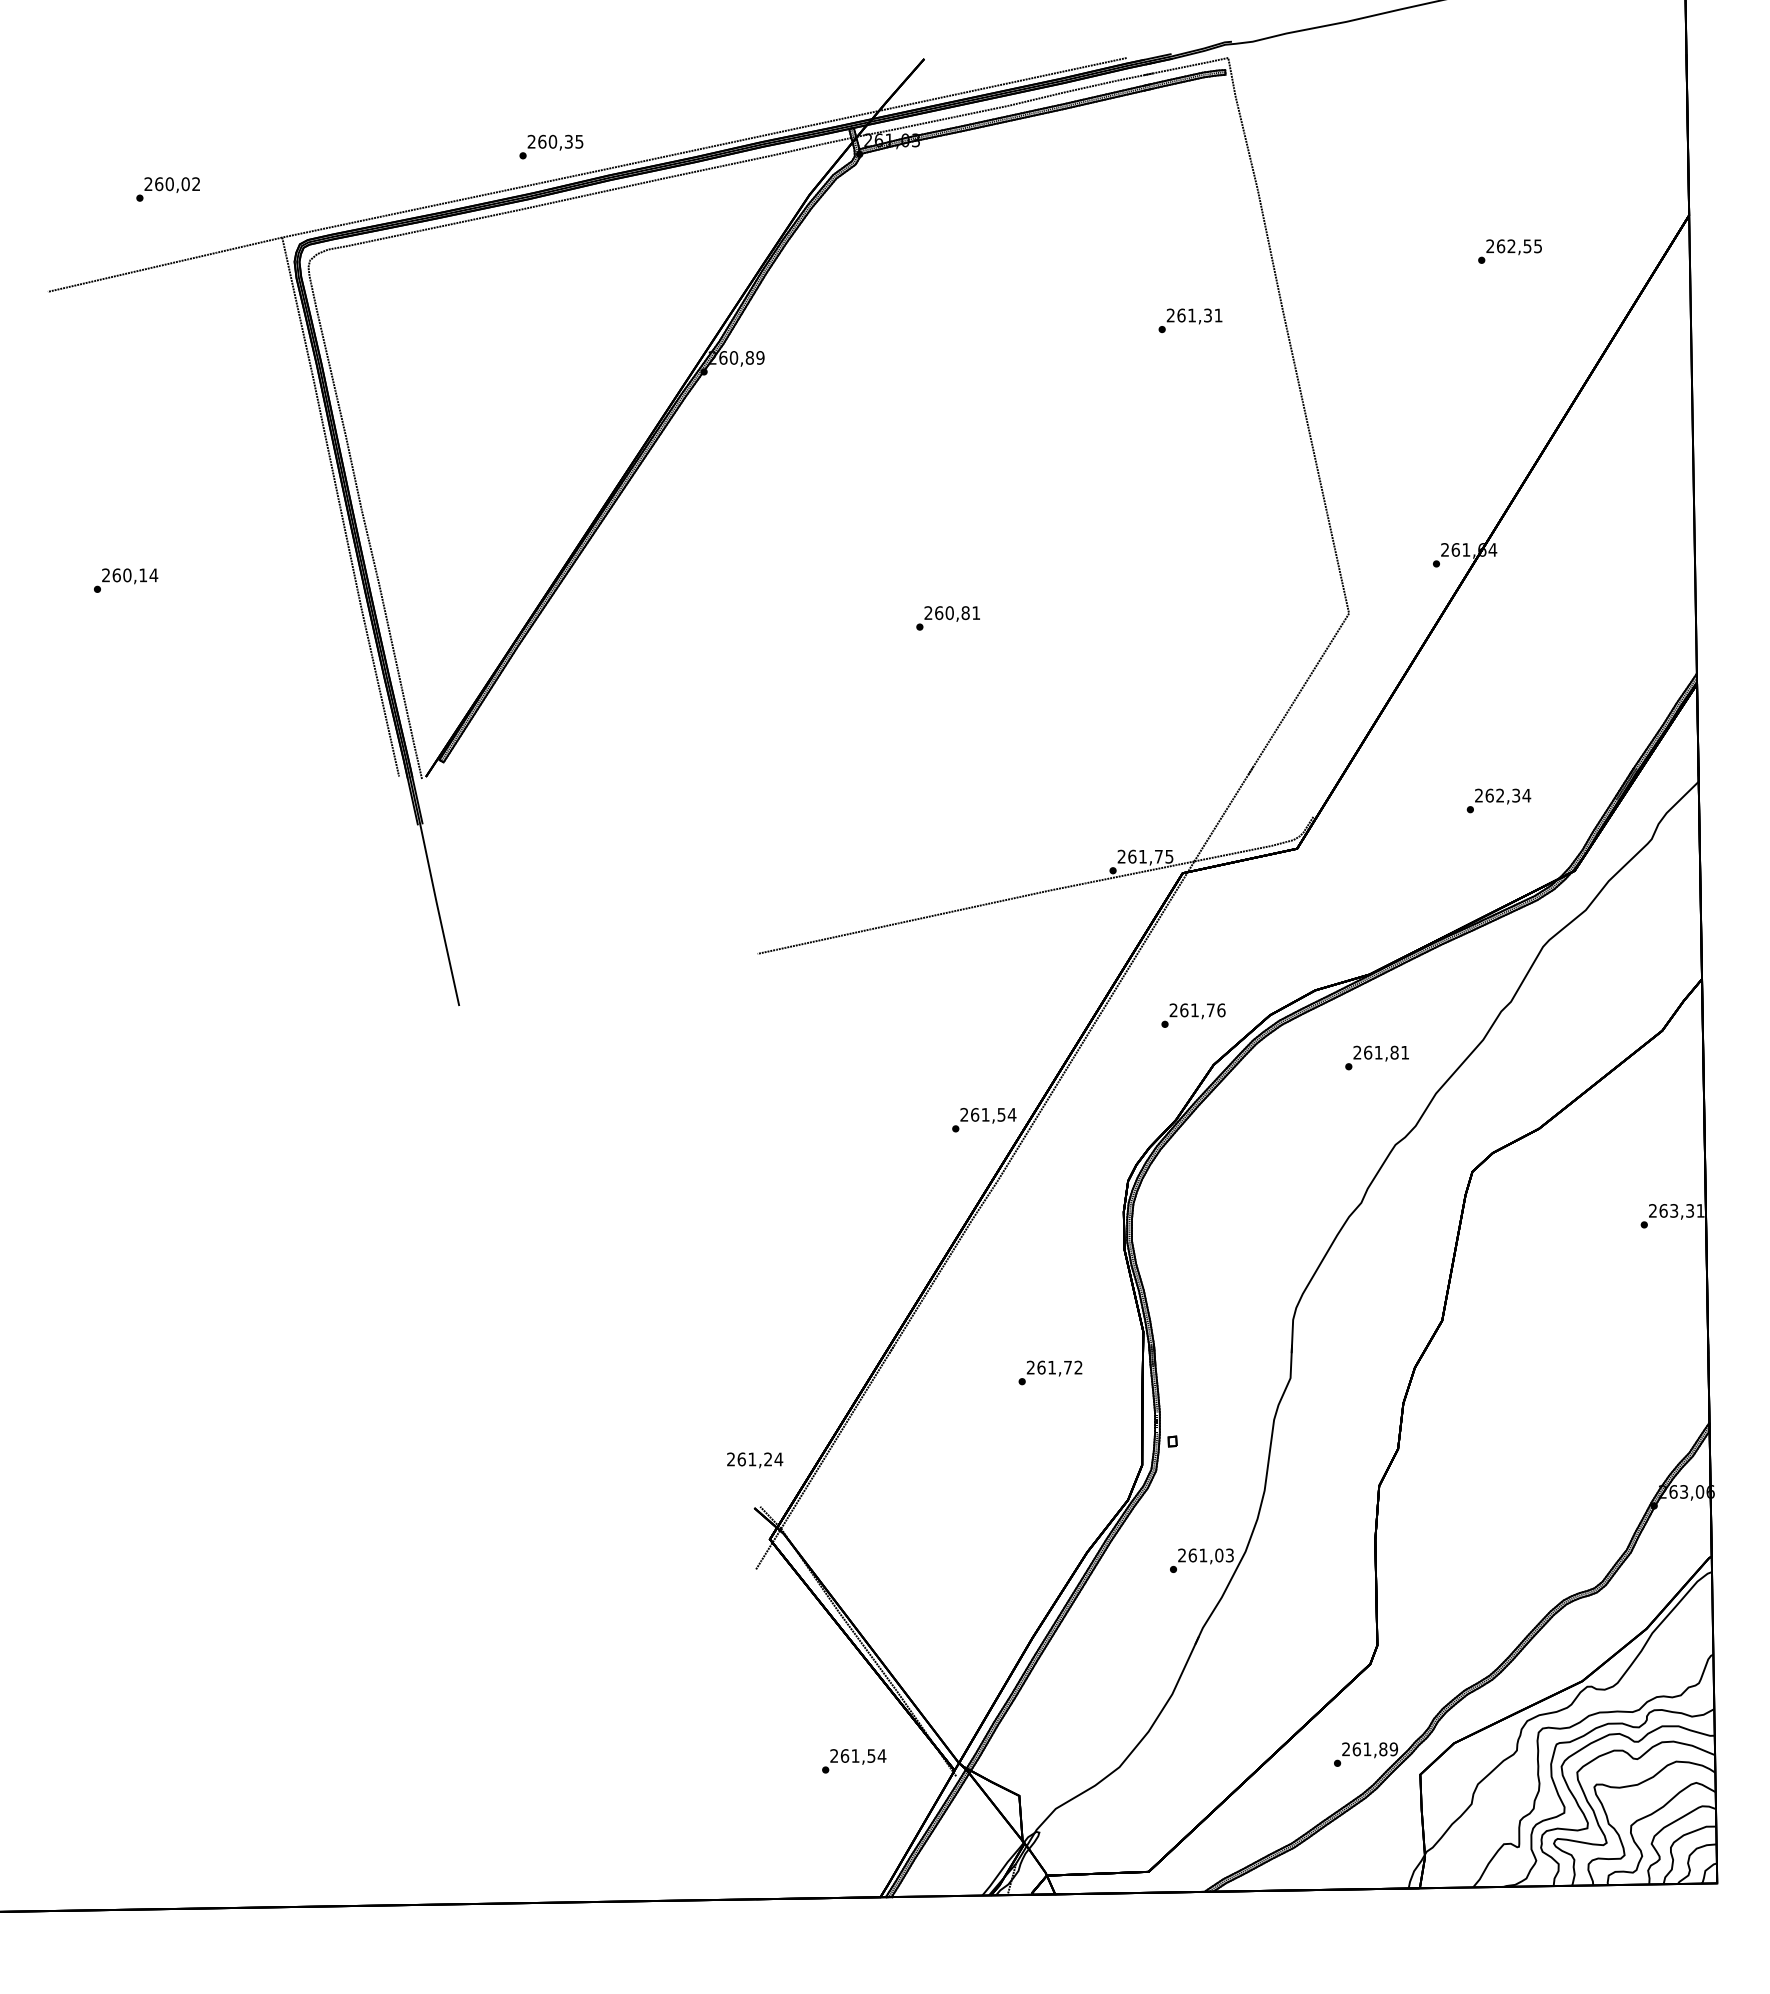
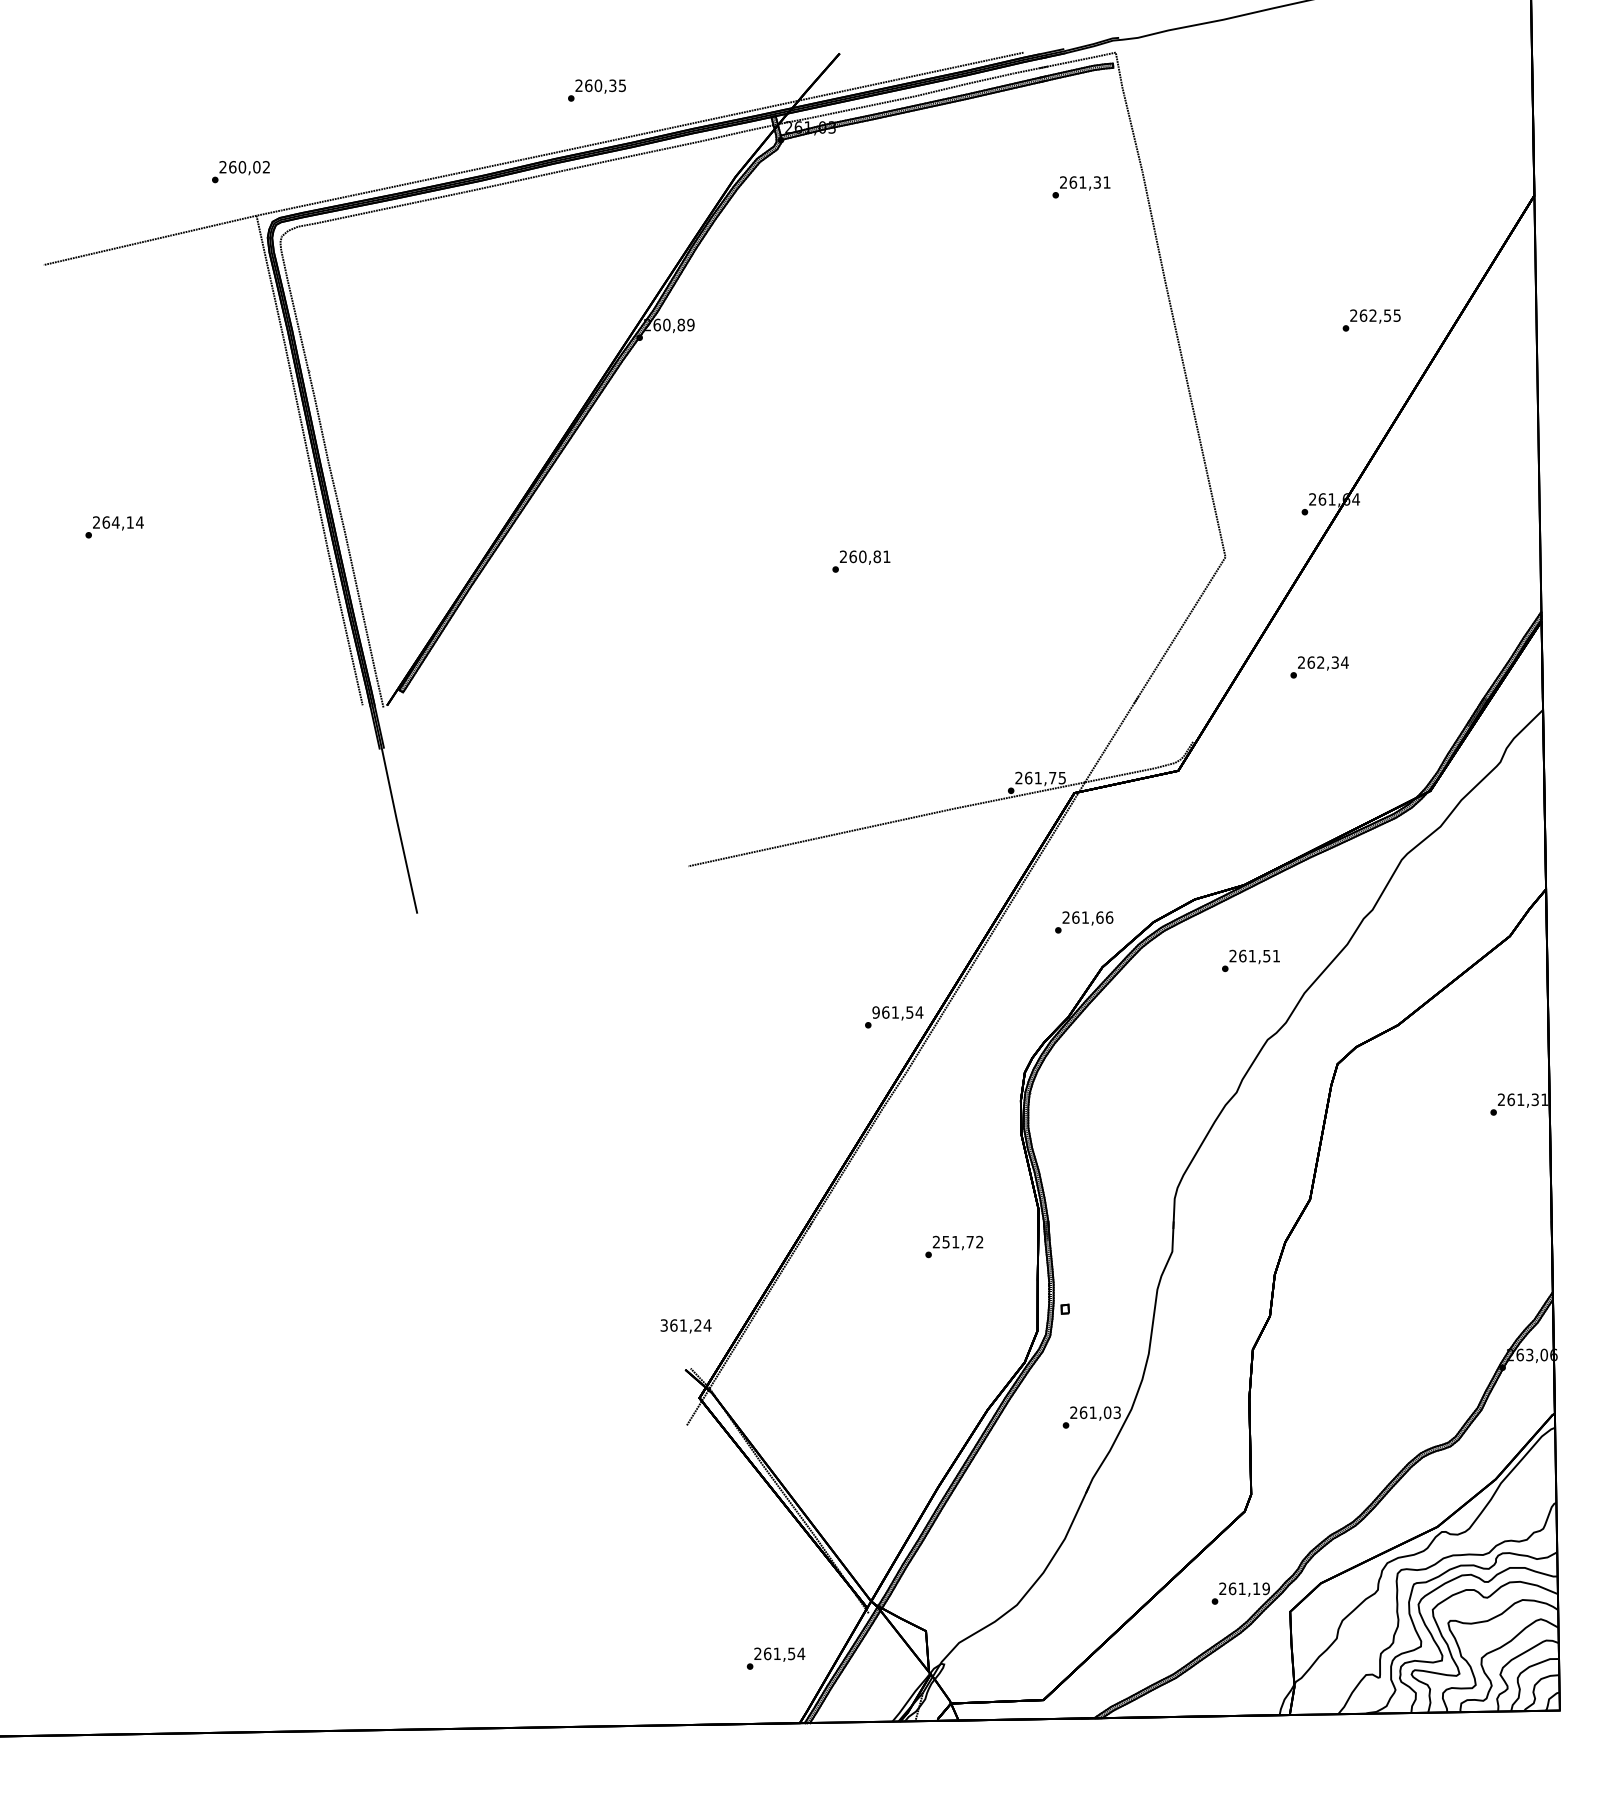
text: (550, 147) -> (596, 90), moved
text: (167, 189) -> (240, 172), moved
text: (1509, 251) -> (1371, 320), moved
text: (1190, 320) -> (1081, 187), moved
text: (126, 575) -> (115, 522), 260,14 -> 264,14
text: (1498, 801) -> (1319, 667), moved
text: (1210, 1010) -> (1099, 917), 261,76 -> 261,66
text: (1394, 1052) -> (1266, 955), 261,81 -> 261,51
text: (963, 1114) -> (875, 1012), 261,54 -> 961,54
text: (1673, 1210) -> (1520, 1099), 263,31 -> 261,31
text: (1040, 1366) -> (945, 1241), 261,72 -> 251,72
text: (730, 1459) -> (663, 1325), 261,24 -> 361,24
text: (1383, 1748) -> (1256, 1588), 261,89 -> 261,19
text: (853, 1761) -> (775, 1658), moved

